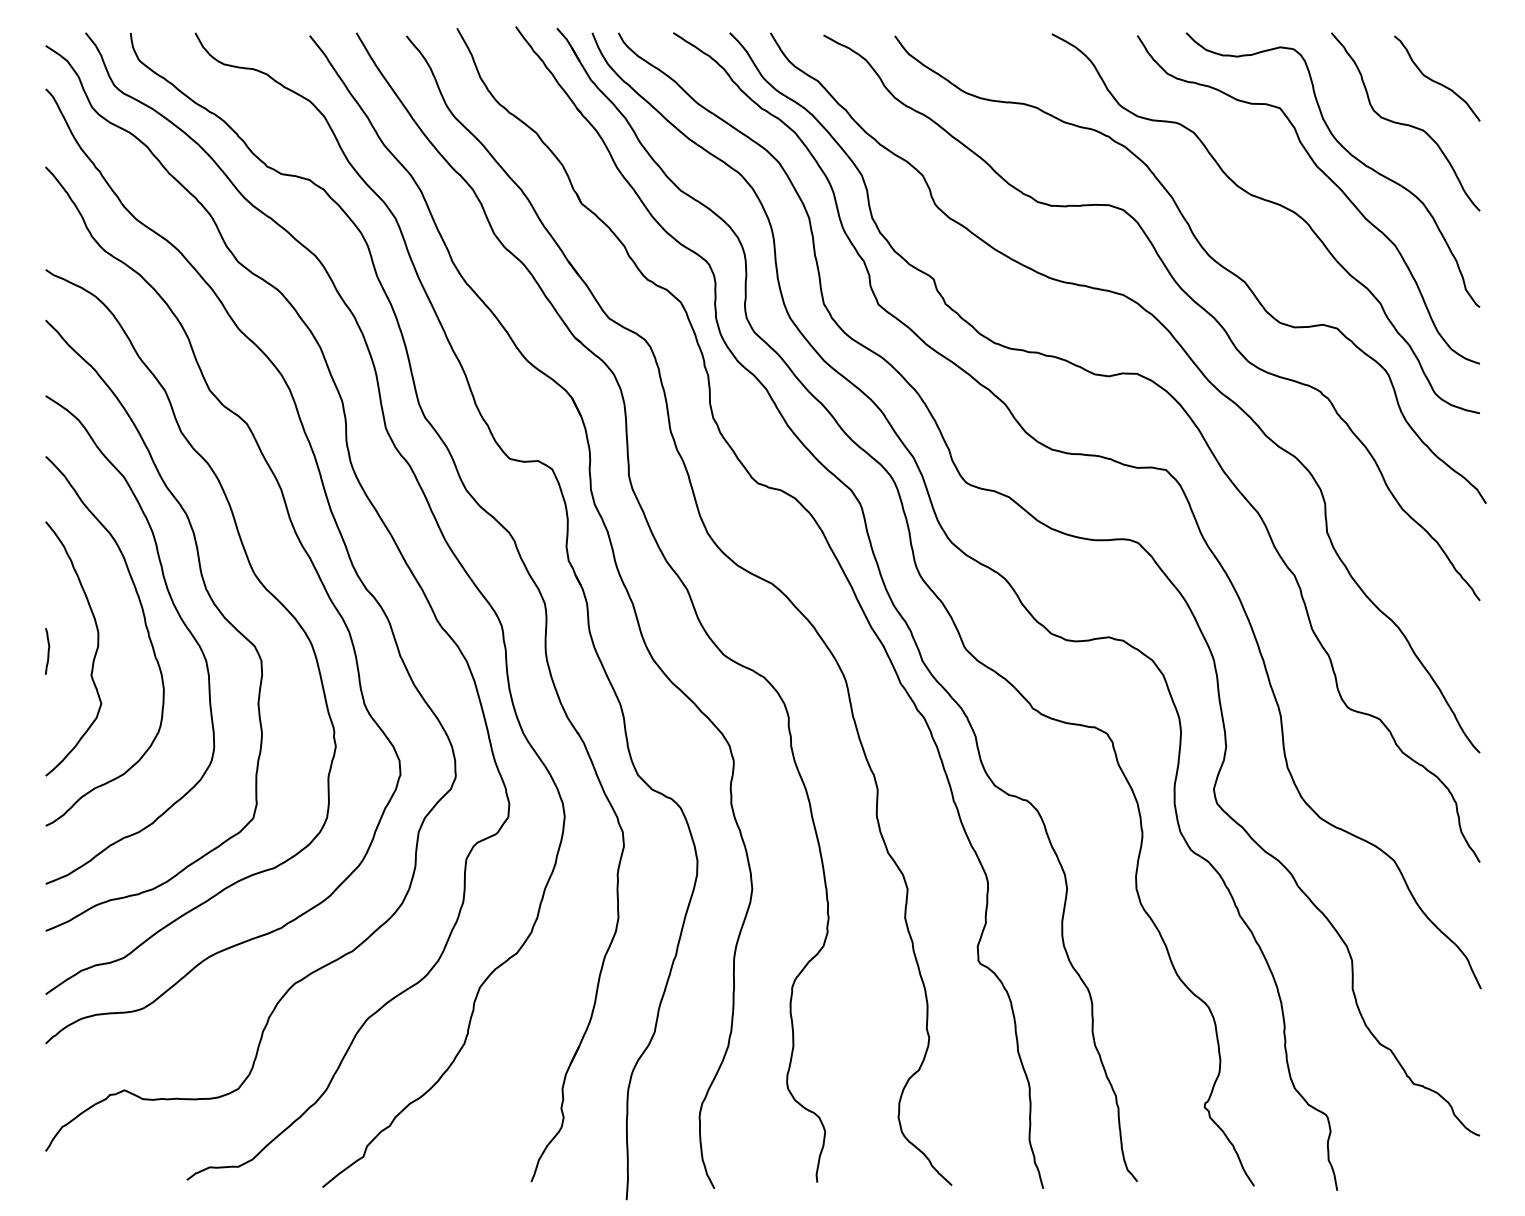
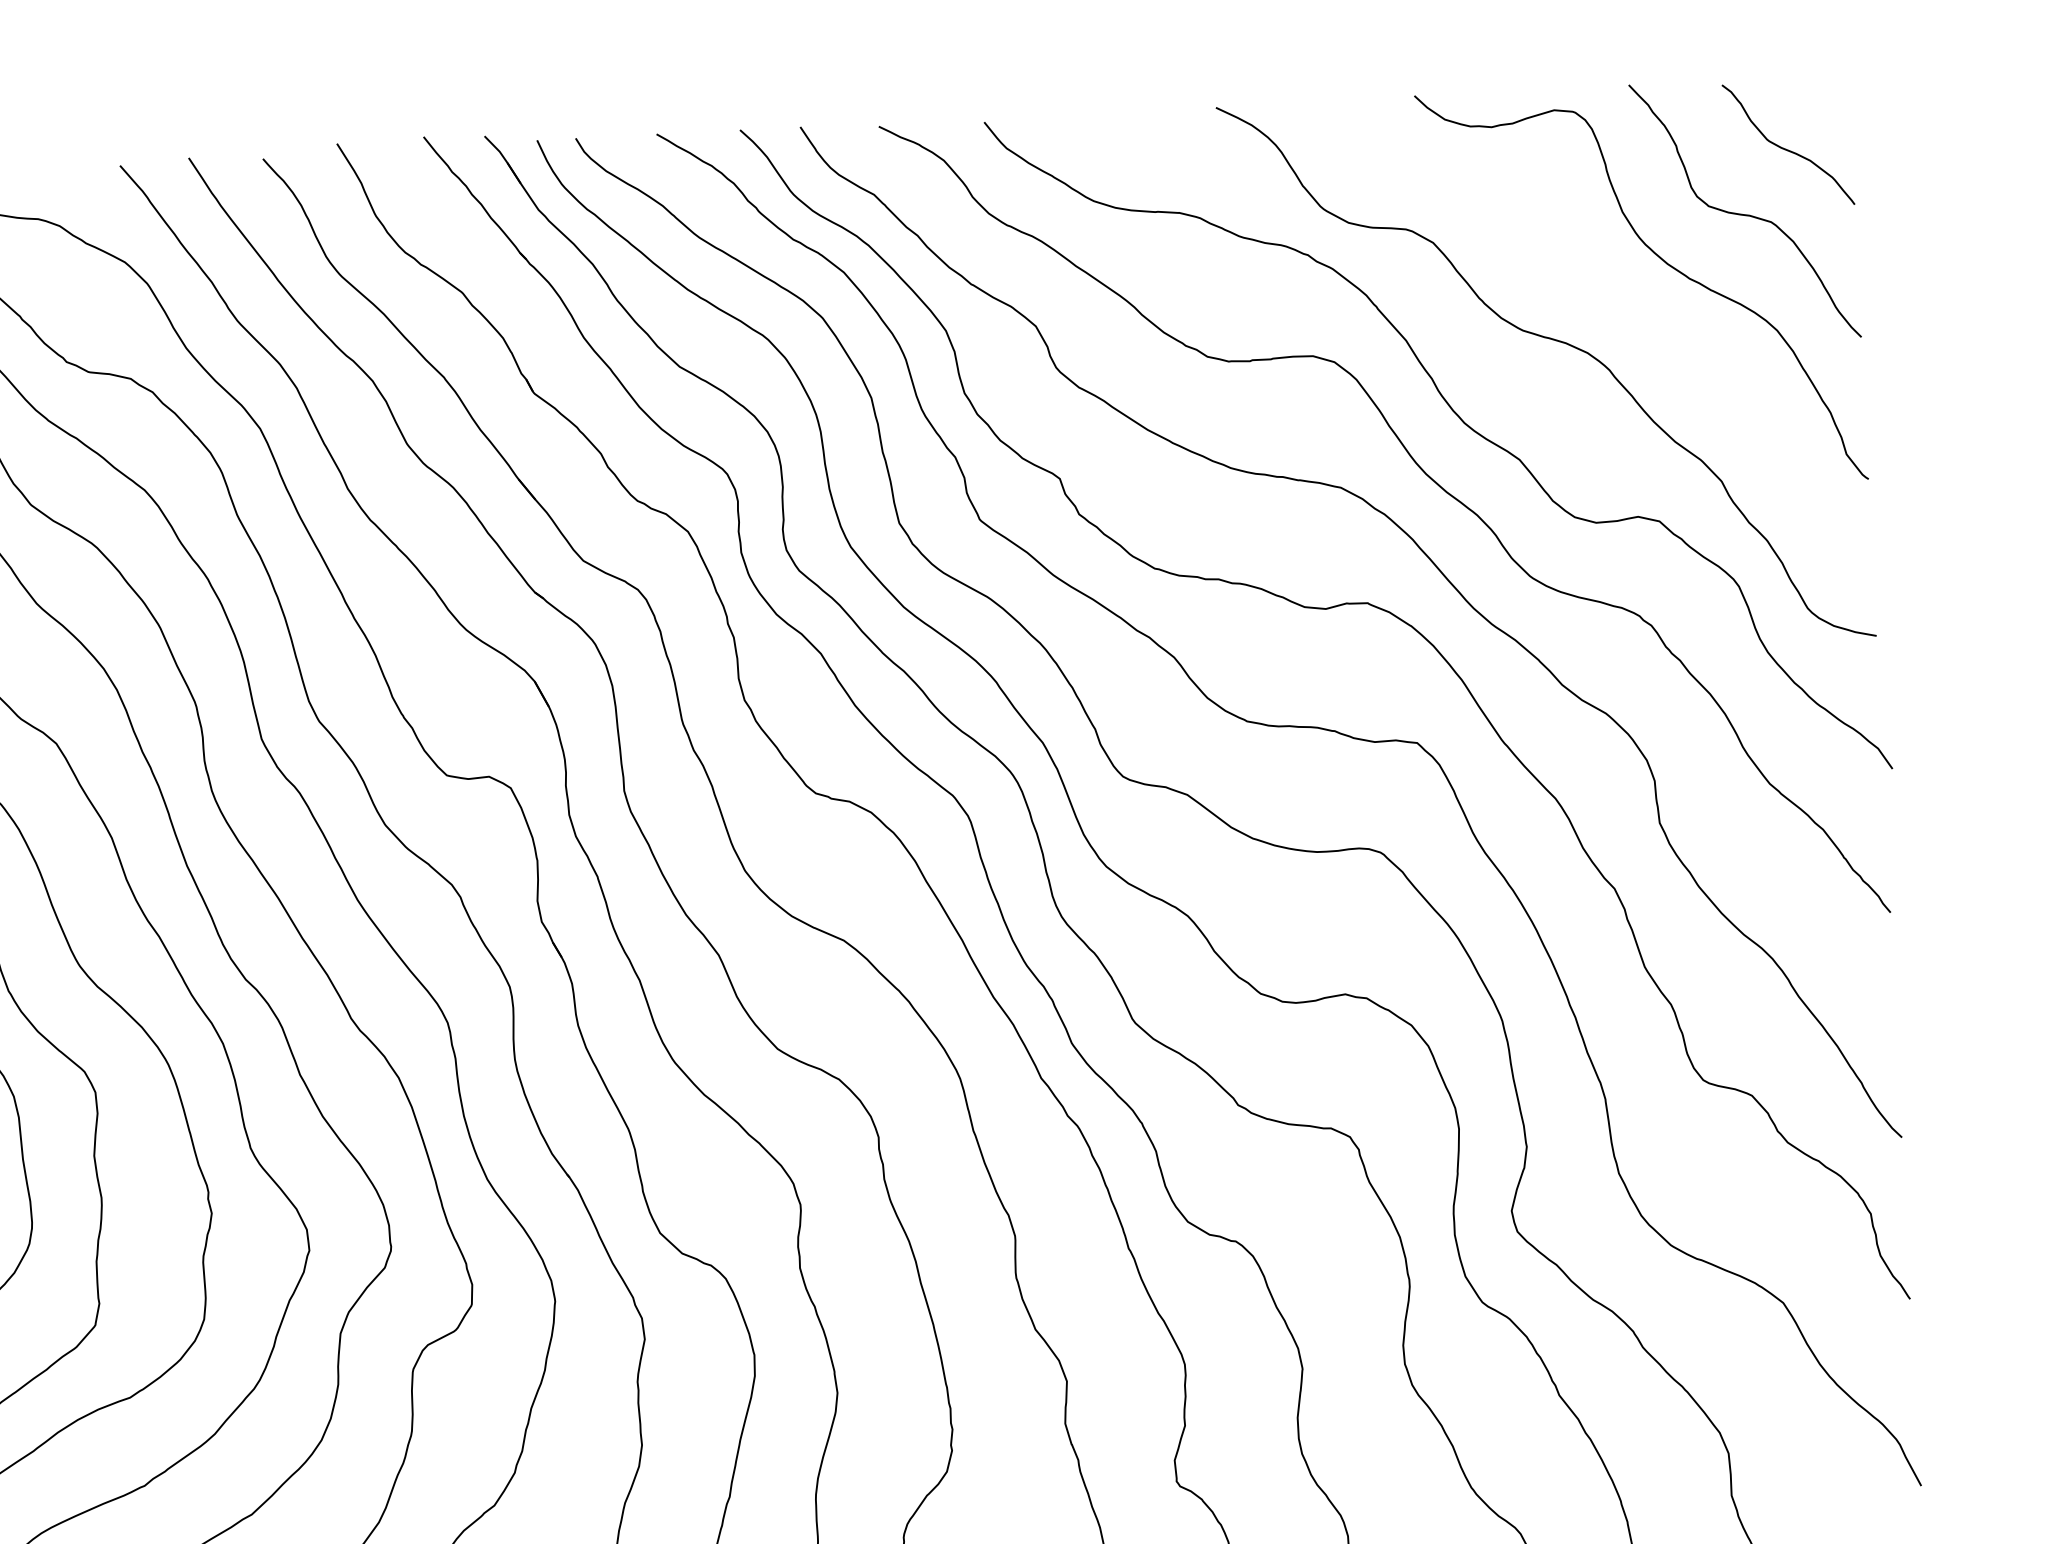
curve: (1328, 178) -> (1635, 300), removed

